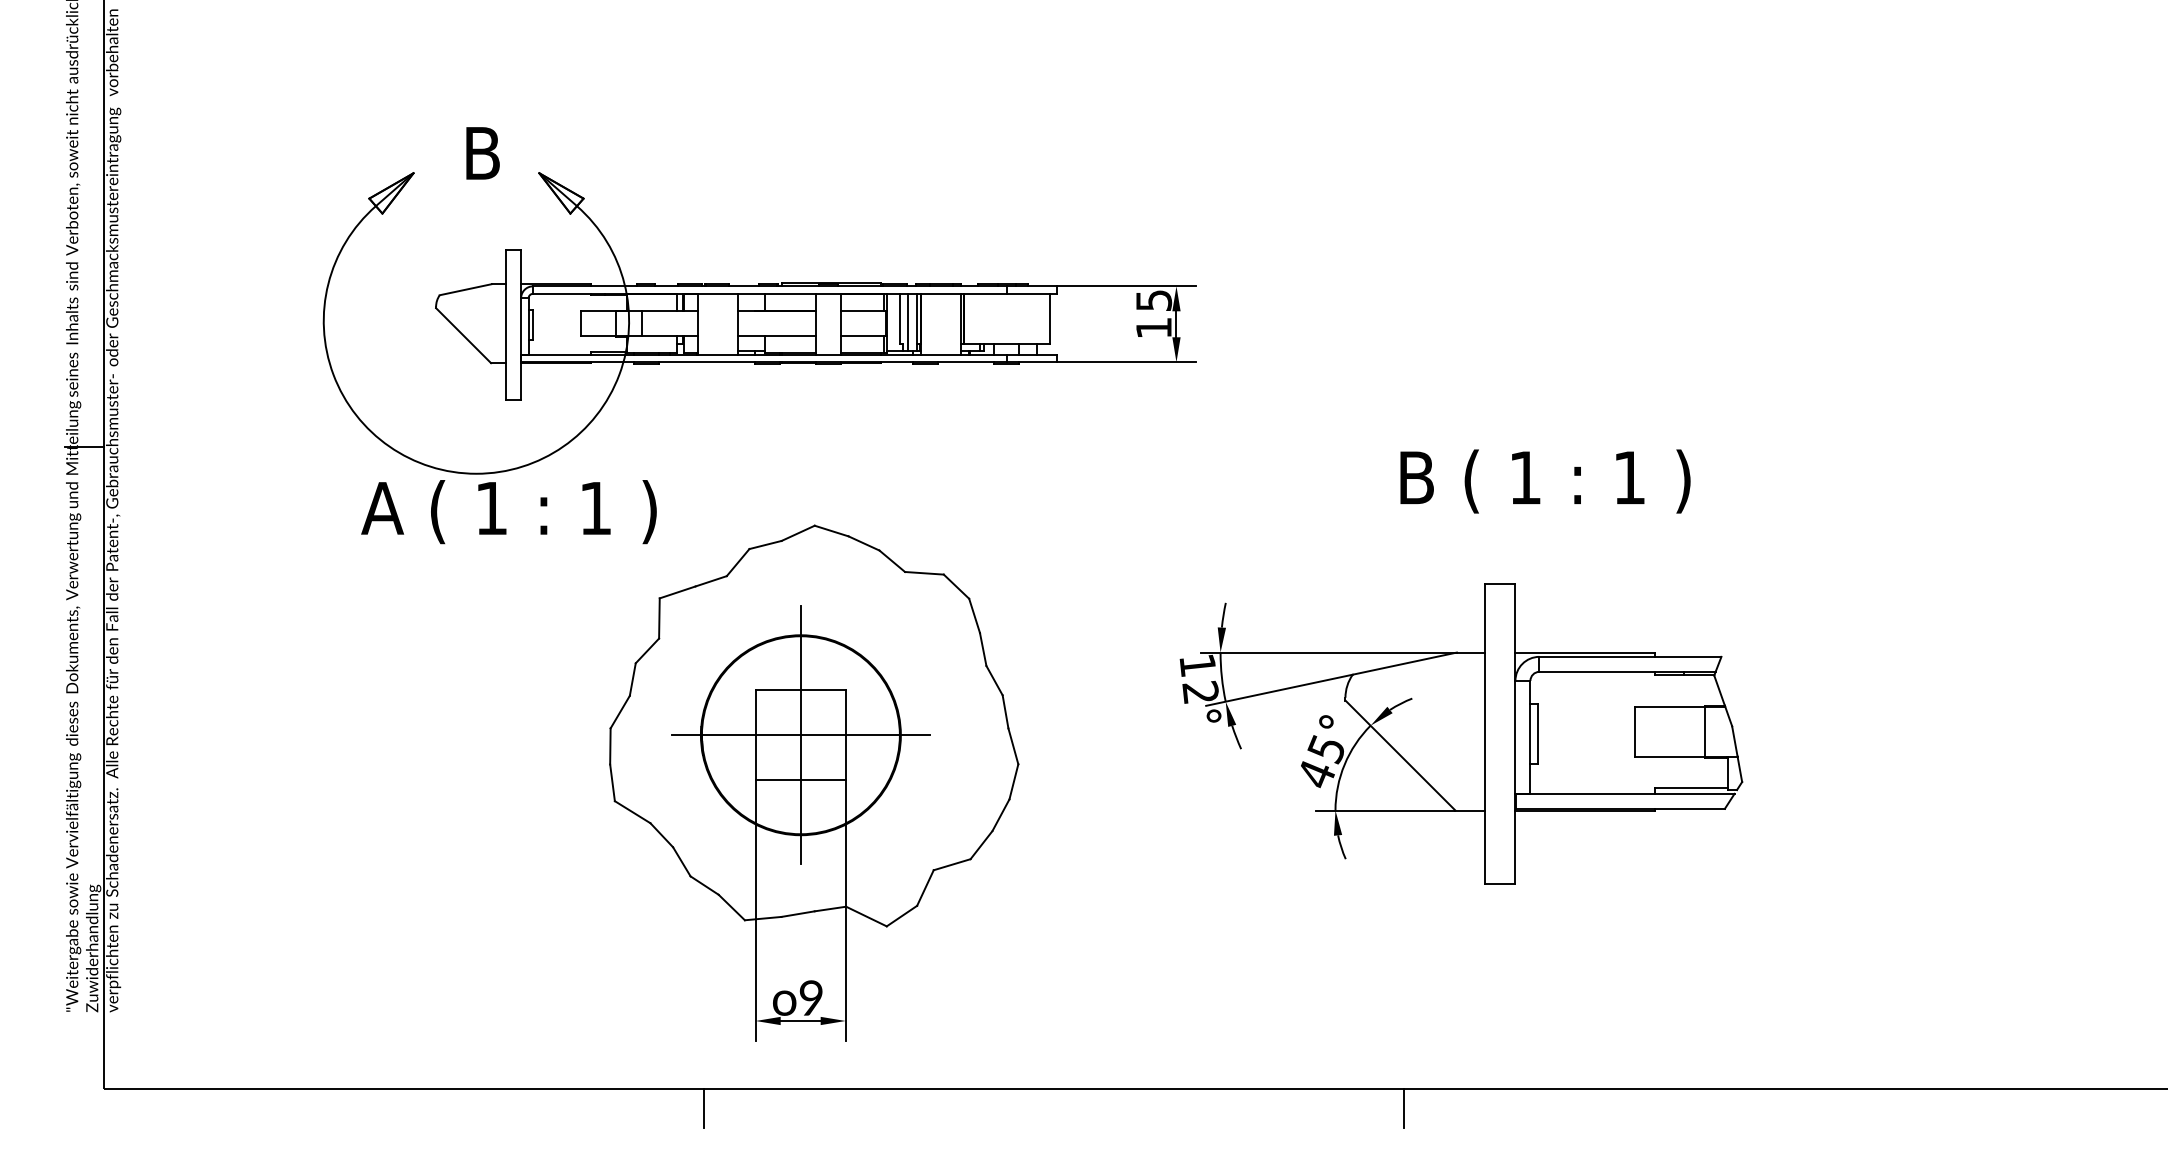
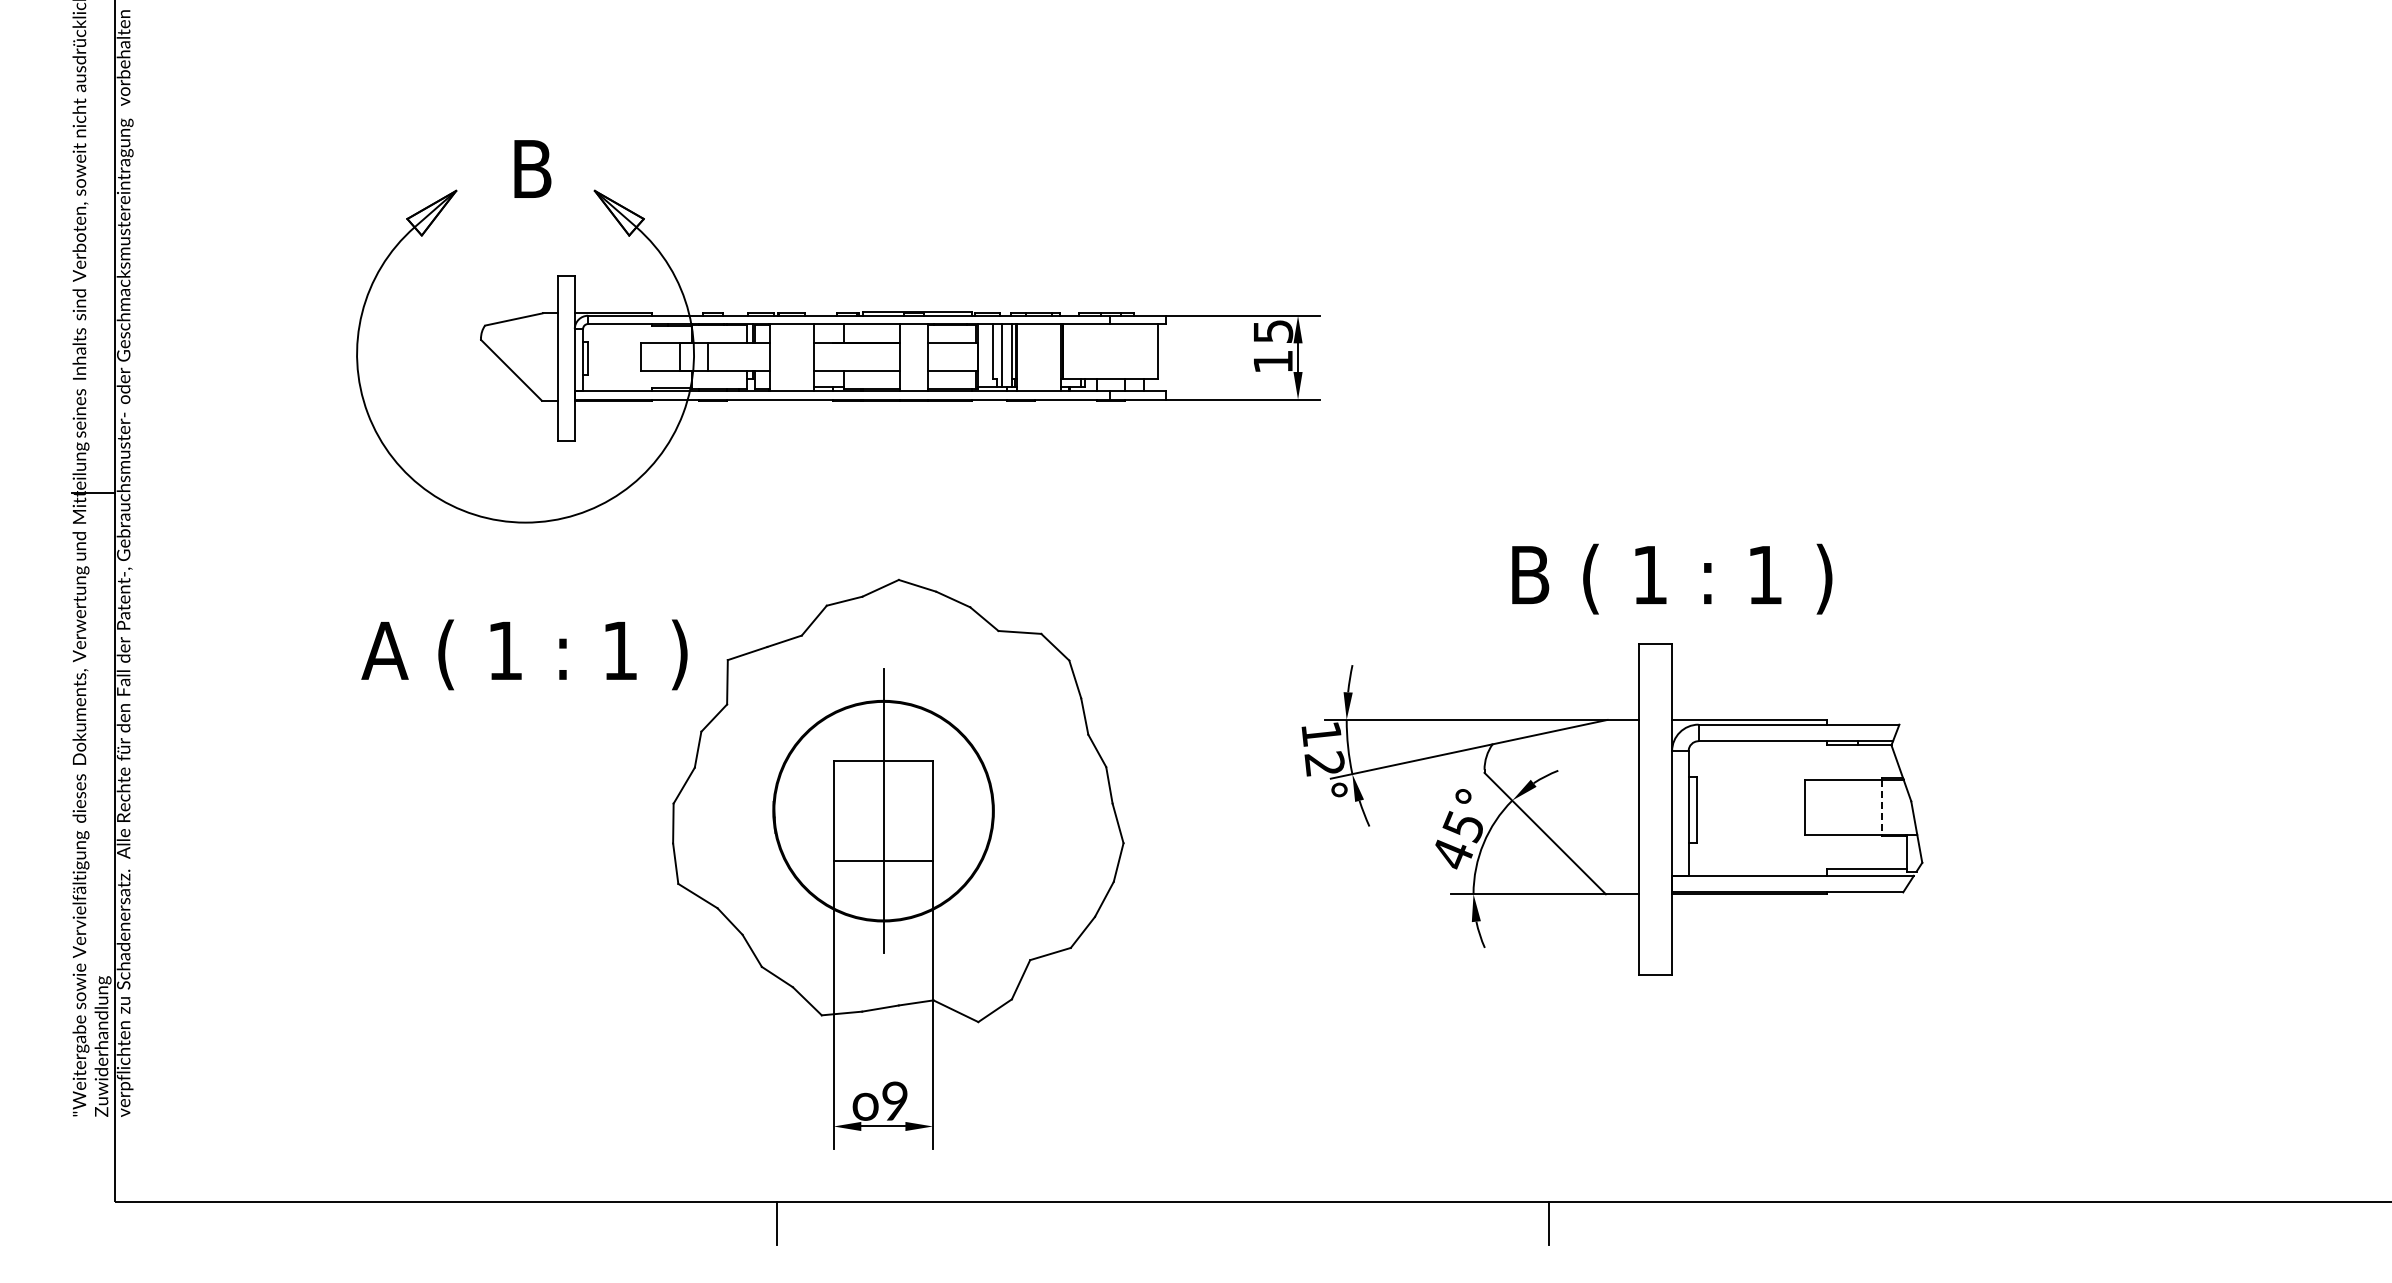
text: (1545, 480) -> (1672, 578), moved
text: (509, 511) -> (524, 654), moved
line: (1705, 731) -> (1881, 807), solid -> dashed
line: (800, 735) -> (883, 811), removed

